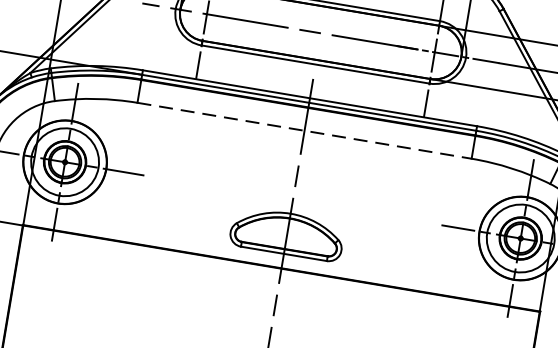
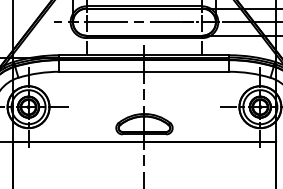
line: (304, 130) -> (144, 71), dashed -> solid

